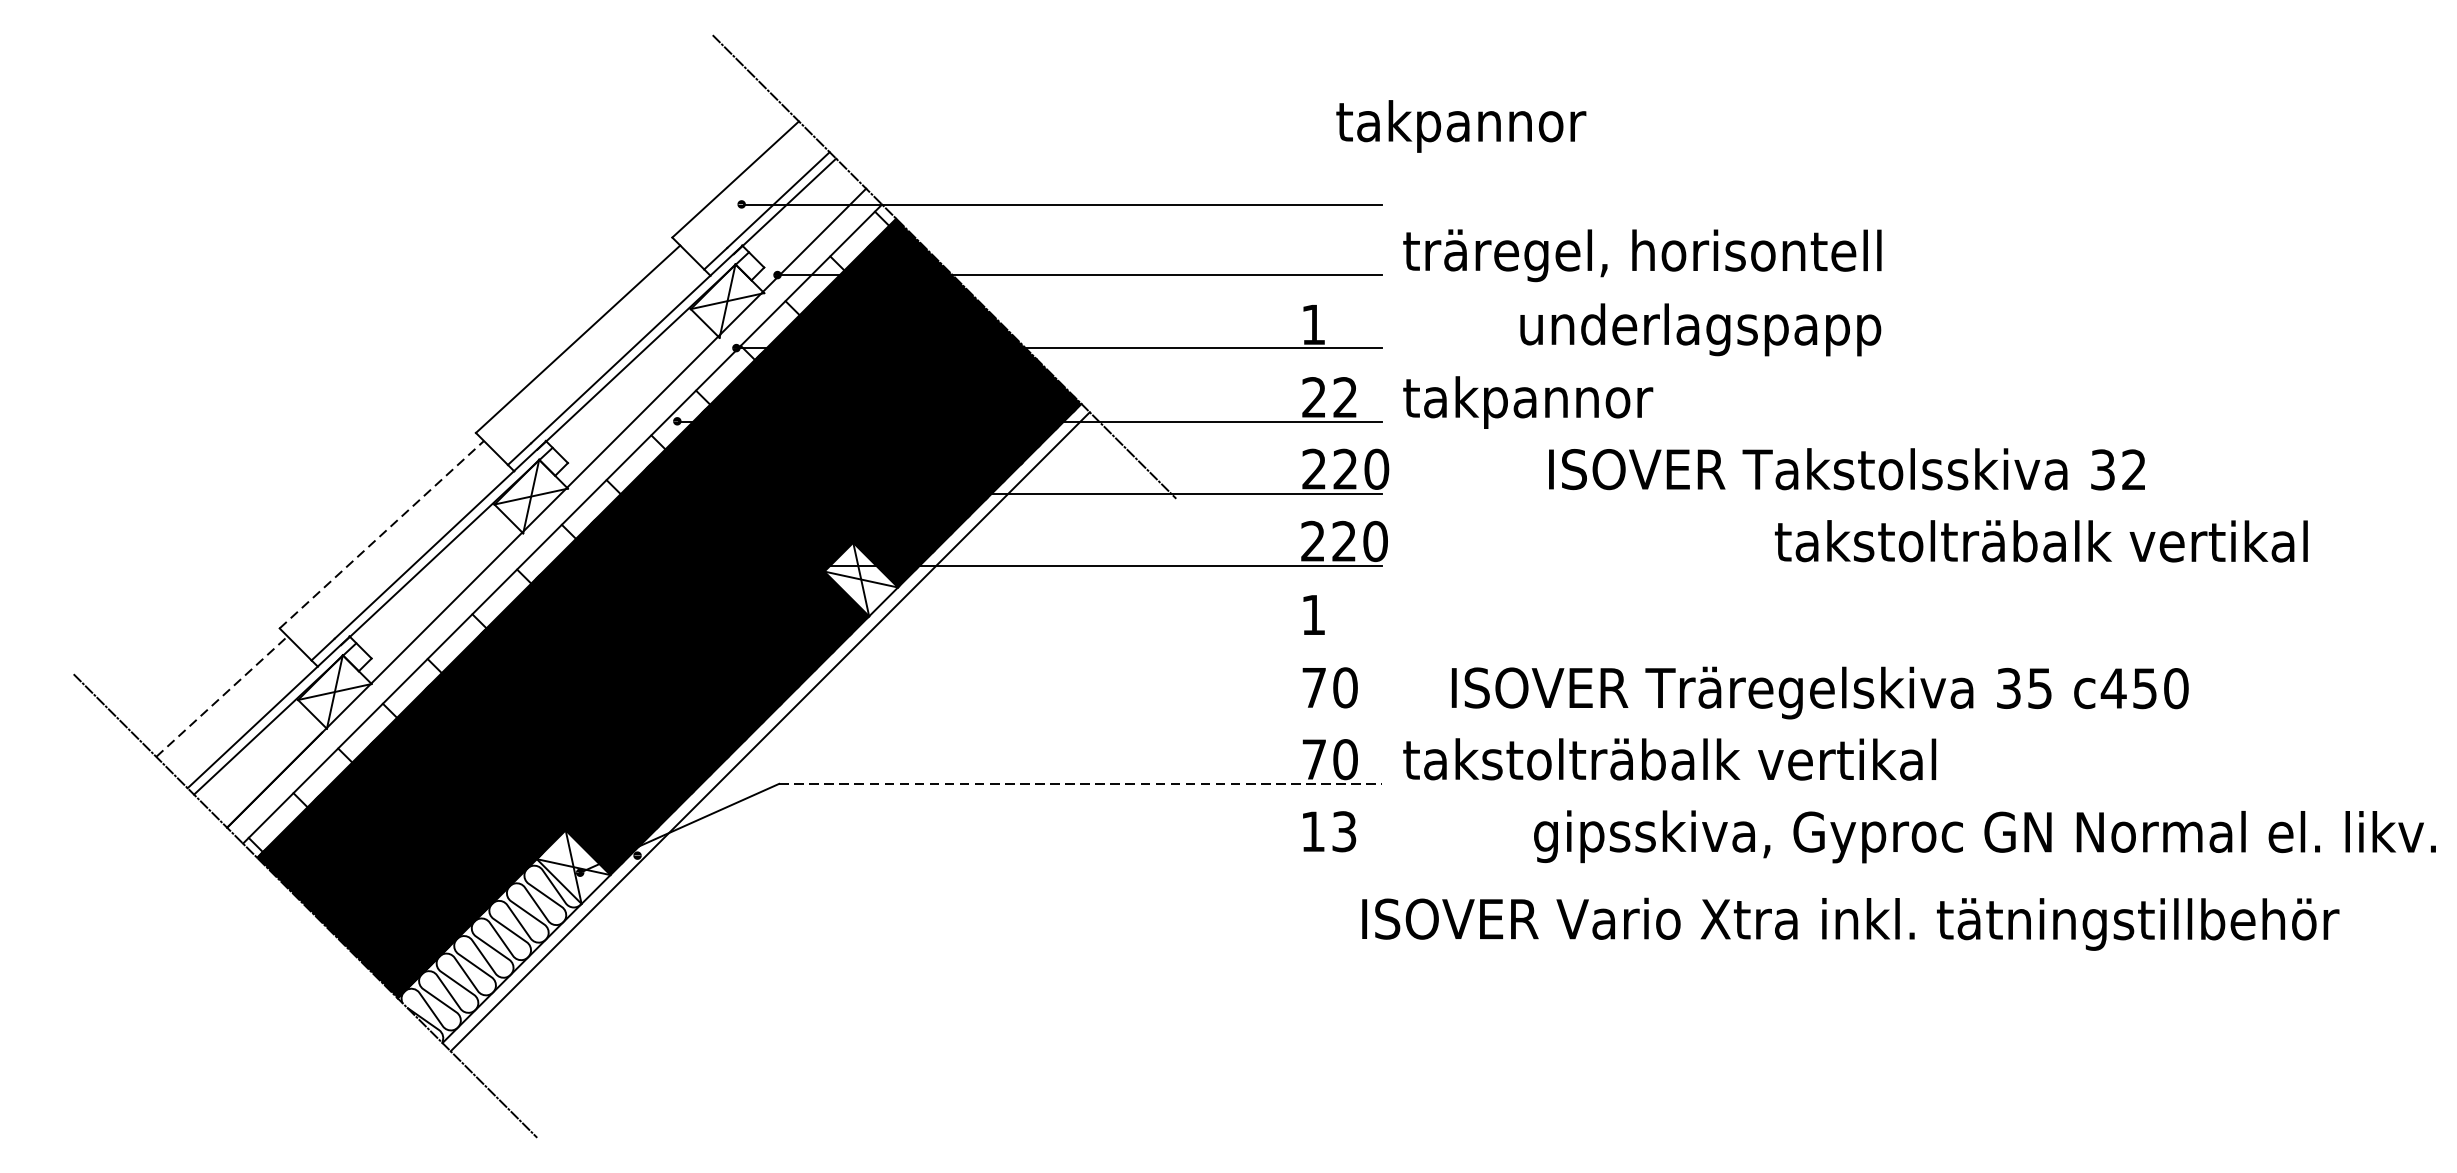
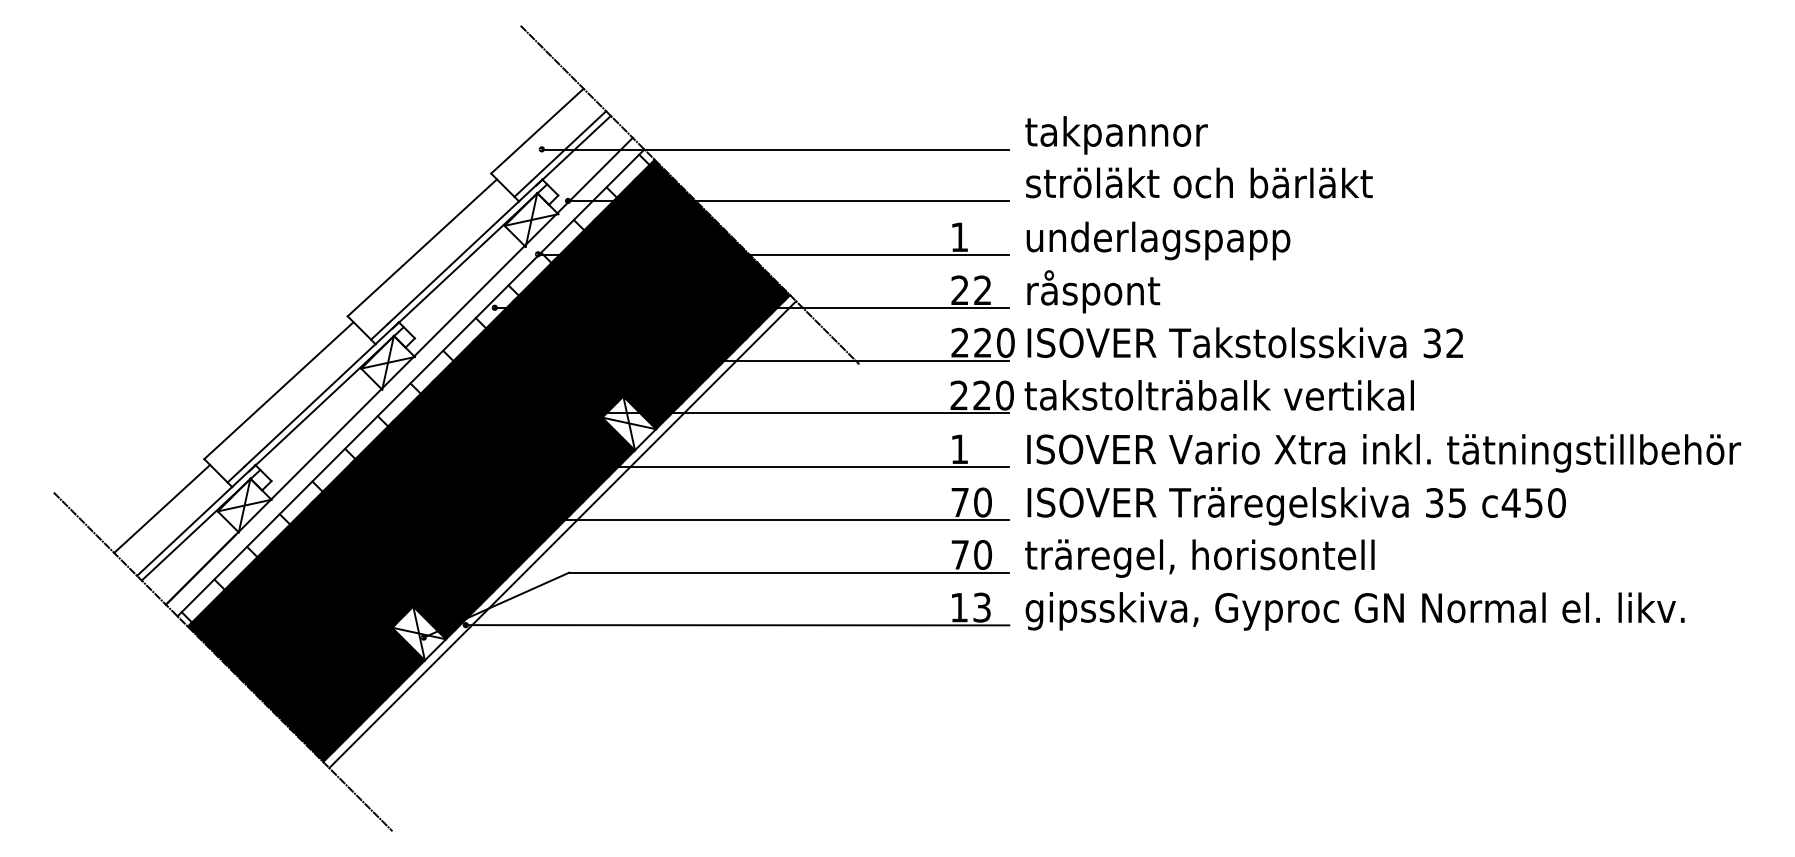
text: (1461, 126) -> (1116, 135), moved
text: (1641, 255) -> (1199, 186), träregel, horisontell -> ströläkt och bärläkt
text: (1700, 329) -> (1158, 240), moved
text: (1528, 398) -> (1116, 291), takpannor -> råspont
text: (1845, 468) -> (1244, 342), moved
line: (382, 534) -> (279, 390), dashed -> solid
text: (2040, 541) -> (1218, 395), moved
line: (1069, 638) -> (781, 466), added
text: (1819, 693) -> (1296, 506), moved
line: (222, 696) -> (162, 508), dashed -> solid
line: (1065, 712) -> (778, 520), added
text: (1680, 764) -> (1227, 558), takstolträbalk vertikal -> träregel, horisontell
line: (1080, 783) -> (789, 572), dashed -> solid
text: (1984, 836) -> (1354, 611), moved
line: (1009, 856) -> (737, 625), added
text: (1851, 924) -> (1384, 453), moved
fill: (489, 950) -> (357, 694), added

